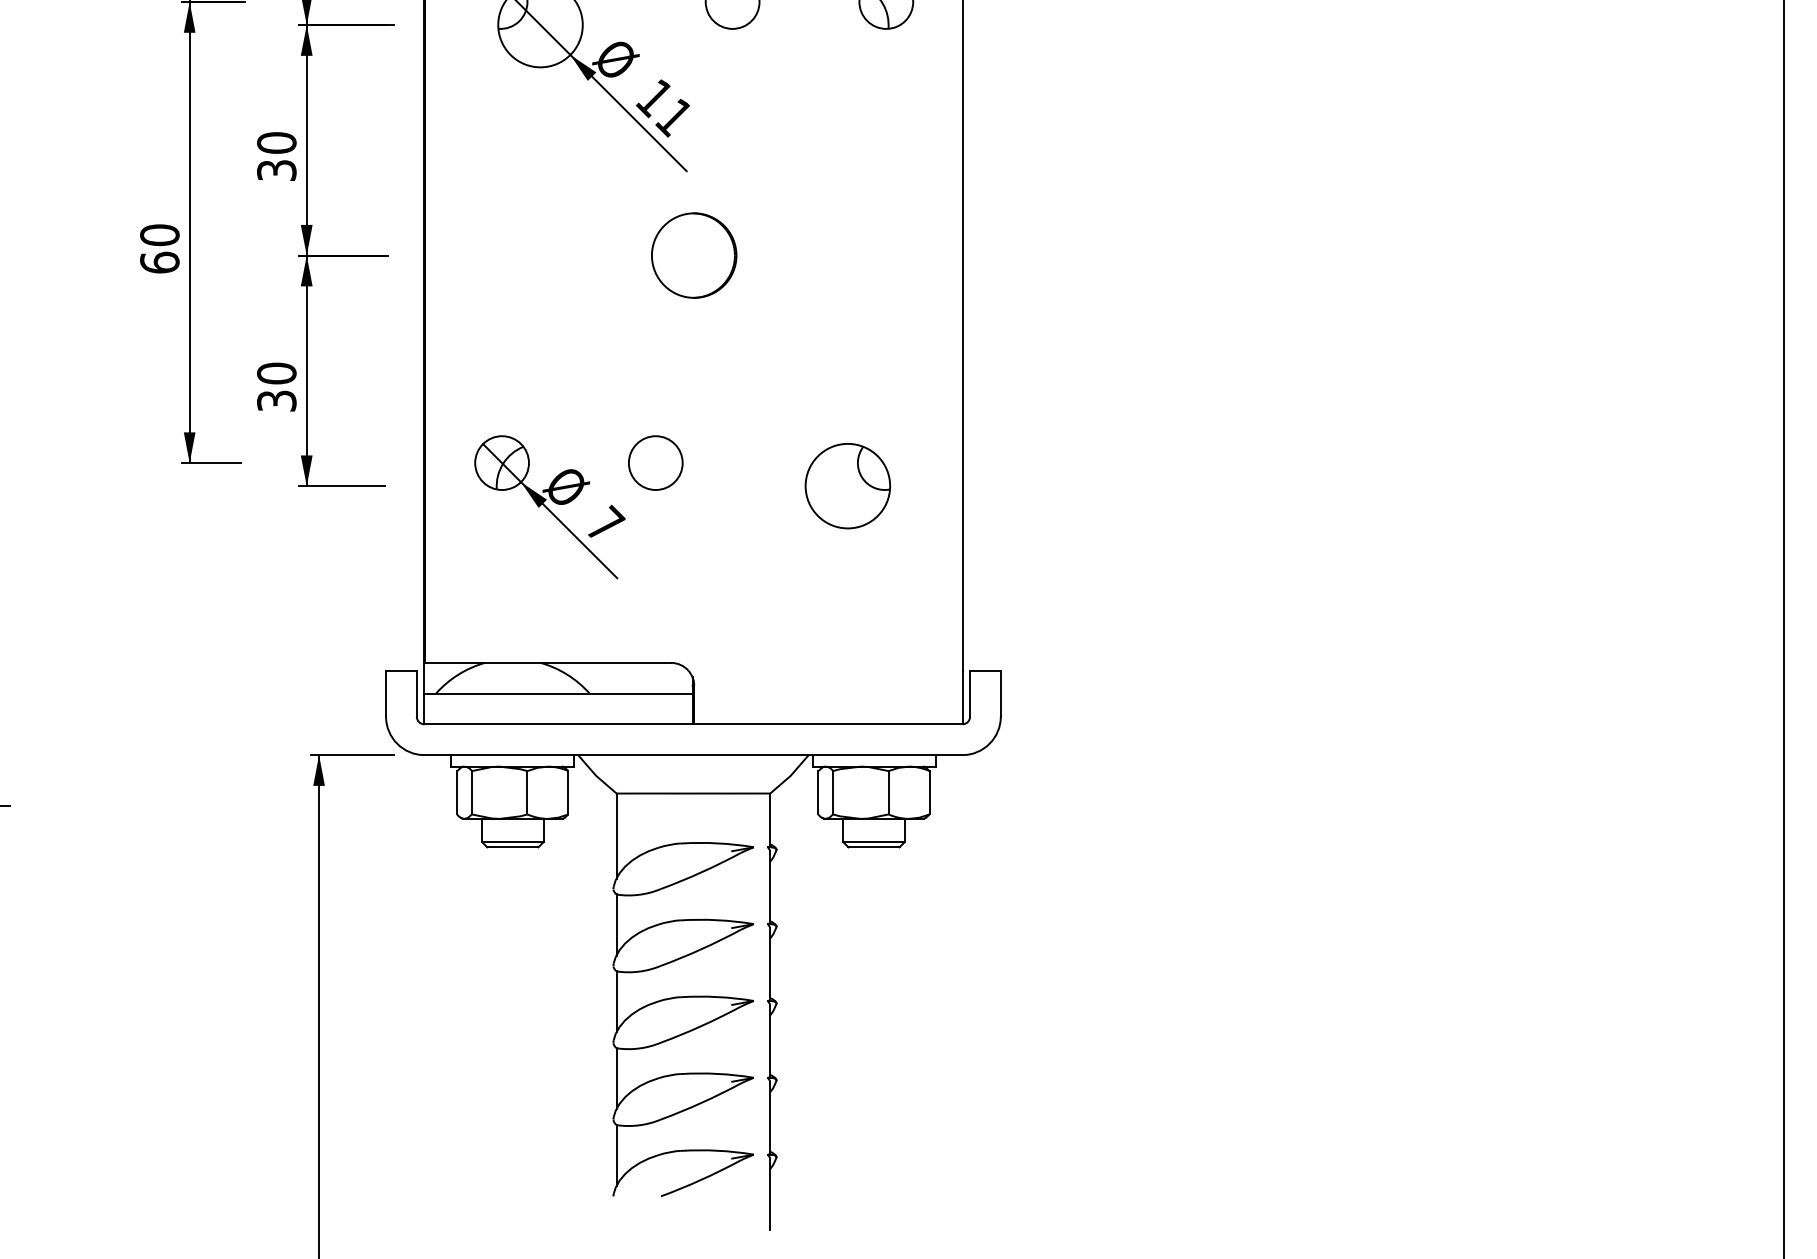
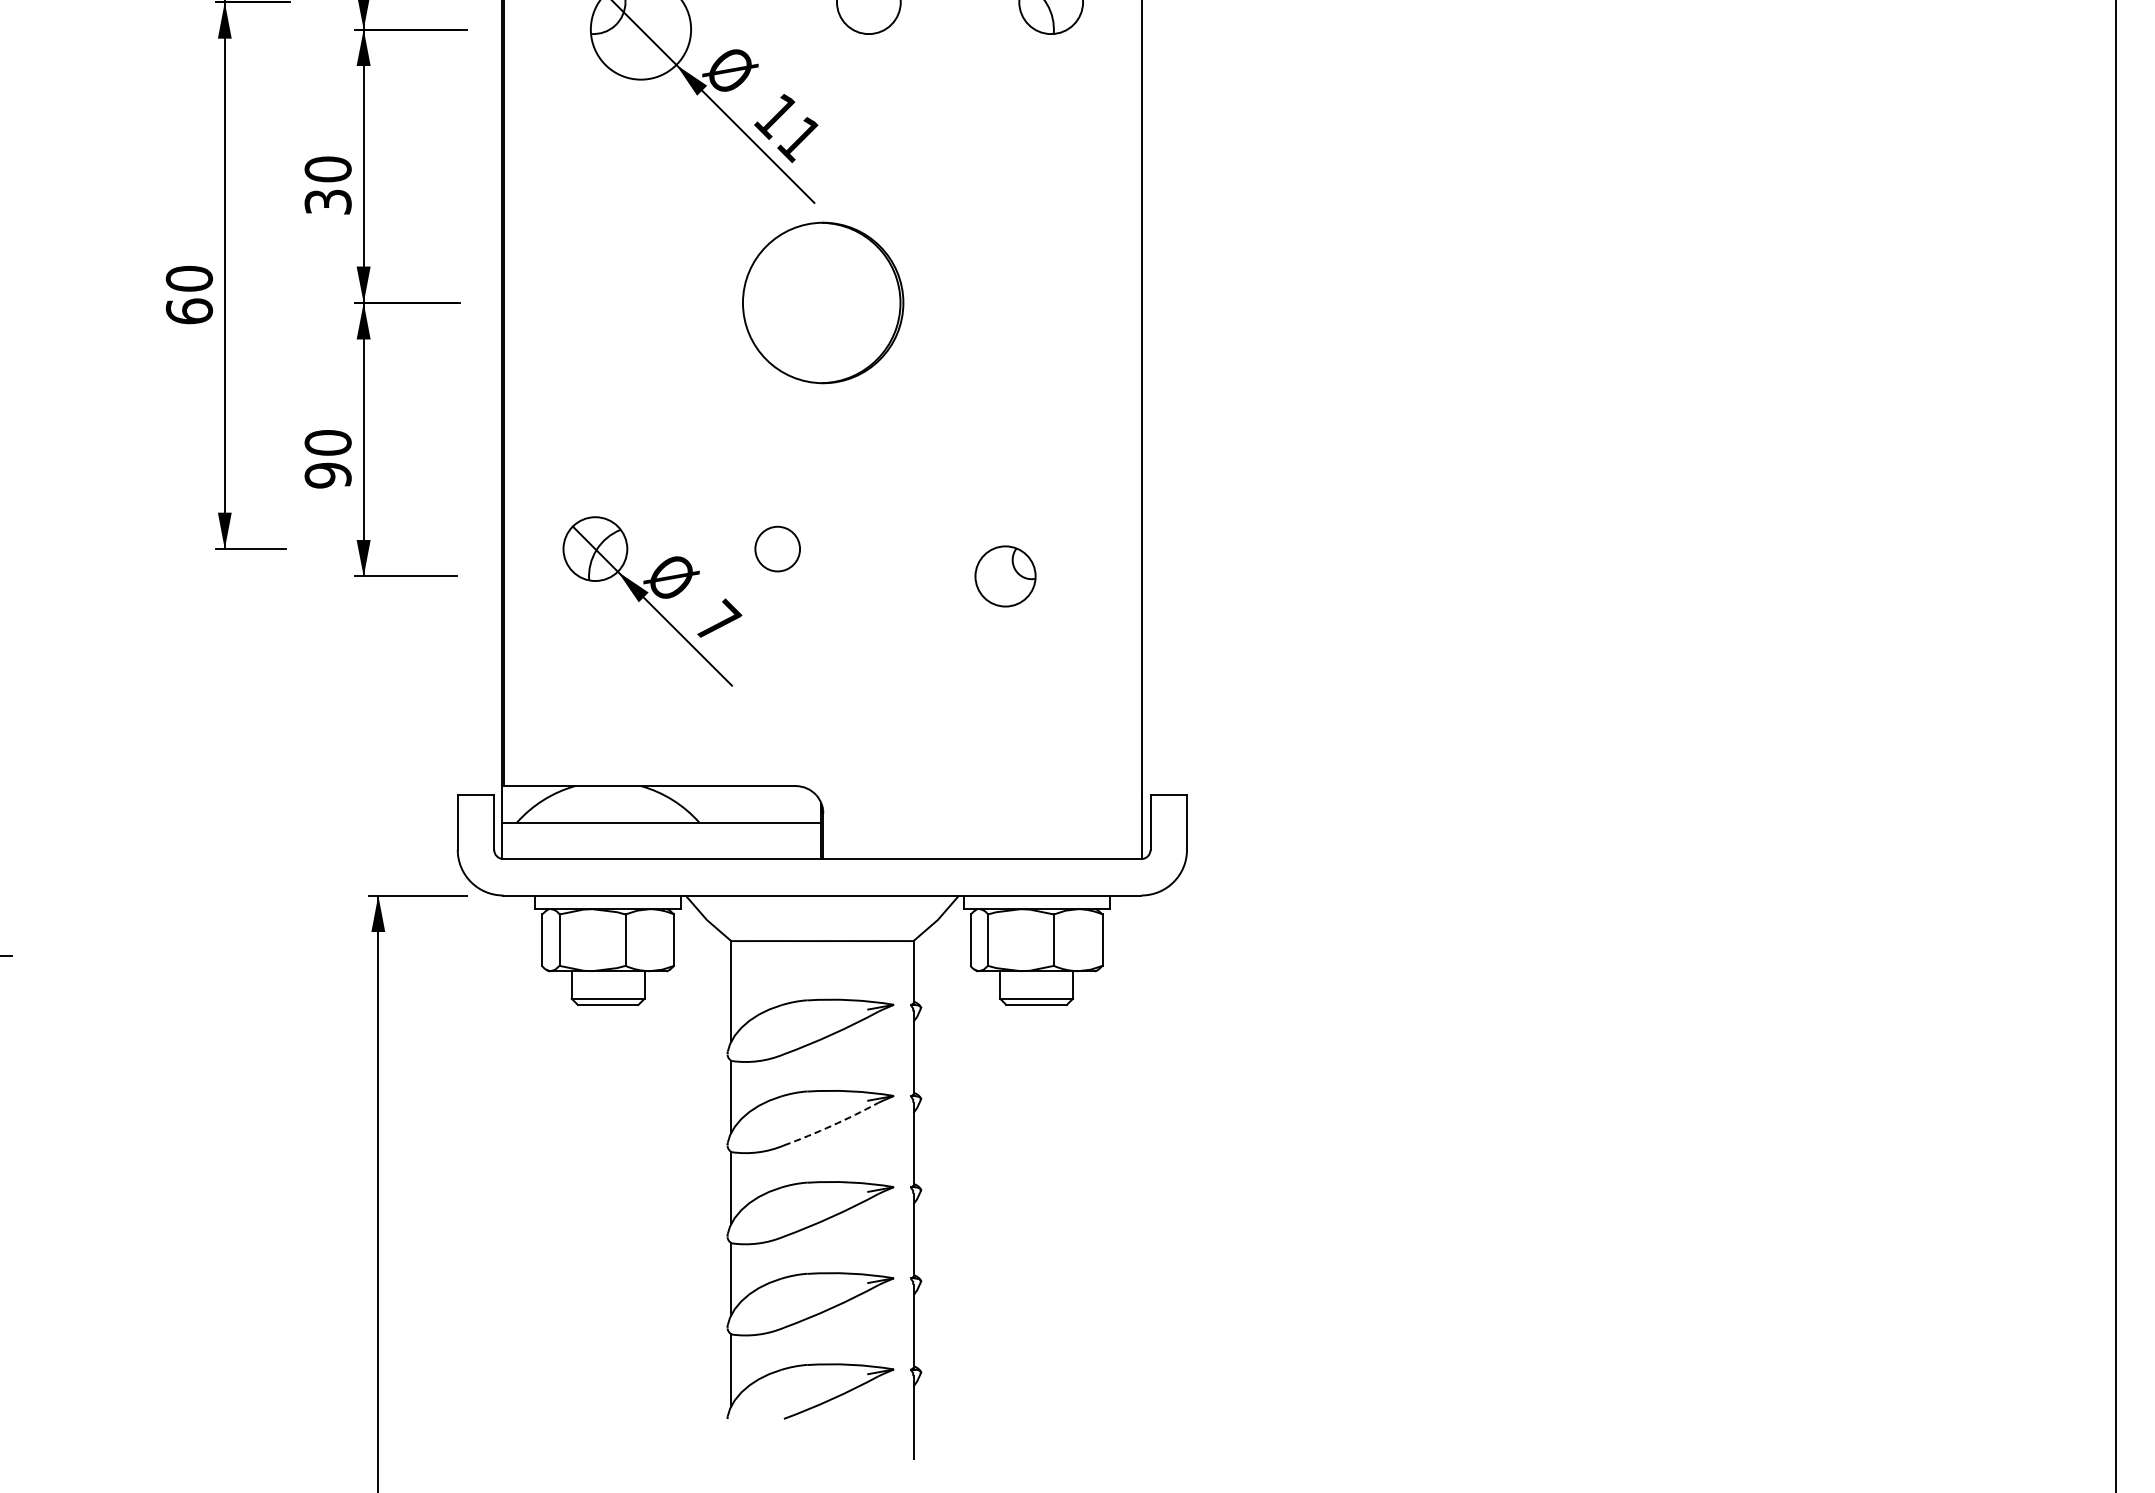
part: (694, 255) -> (823, 302), size x1.6
text: (276, 401) -> (327, 475), 30 -> 90
circle: (655, 463) -> (777, 549), size x0.7
part: (847, 486) -> (1005, 576), size x0.6
arc: (701, 948) -> (832, 1125), solid -> dashed

